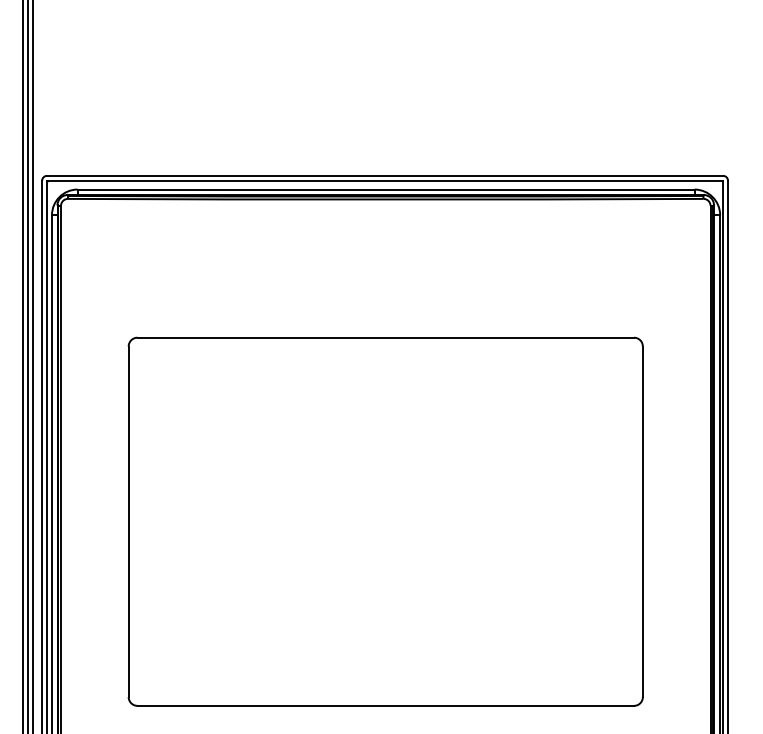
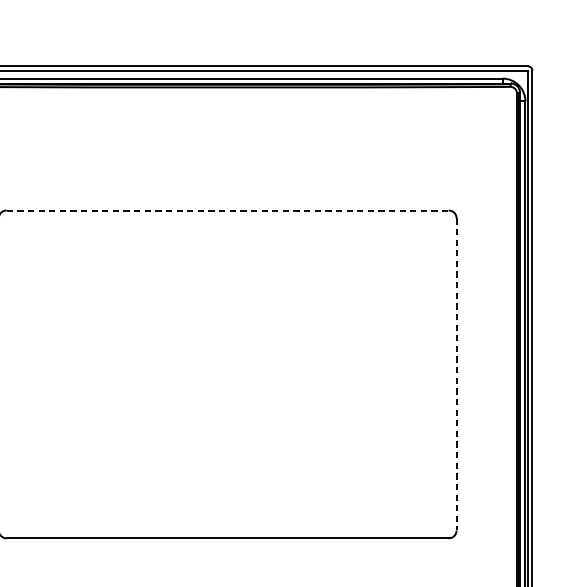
line: (386, 337) -> (228, 210), solid -> dashed
line: (642, 522) -> (456, 375), solid -> dashed

